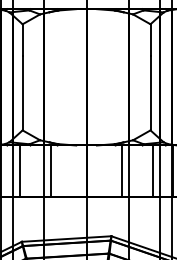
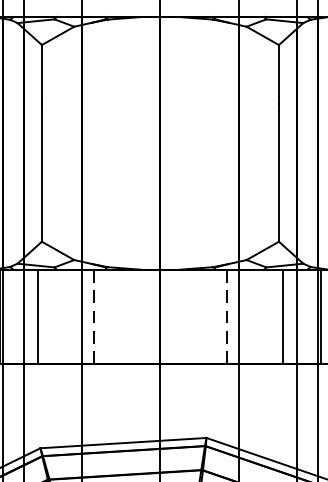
line: (50, 171) -> (93, 317), solid -> dashed
line: (122, 171) -> (227, 317), solid -> dashed

